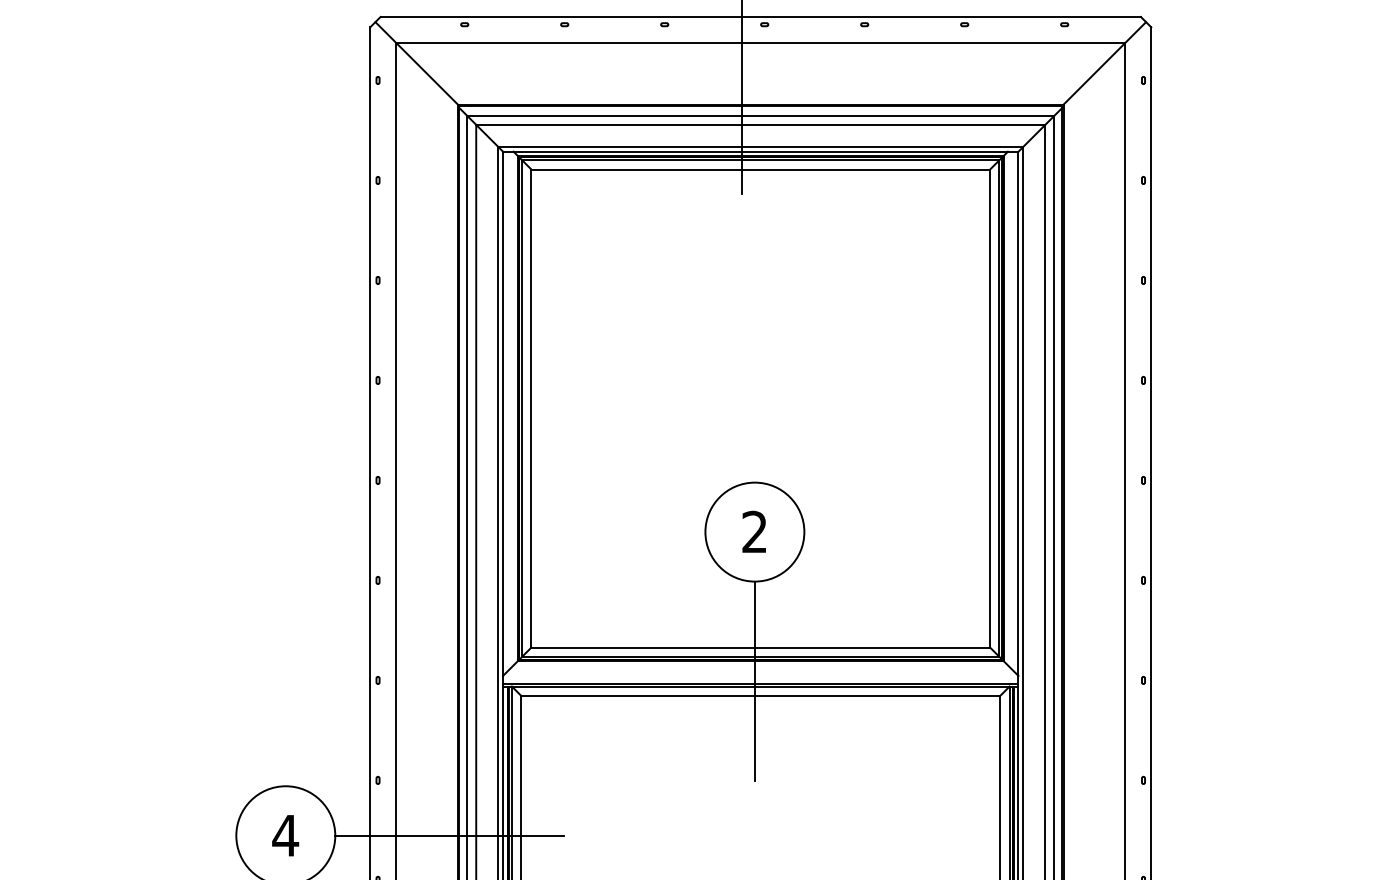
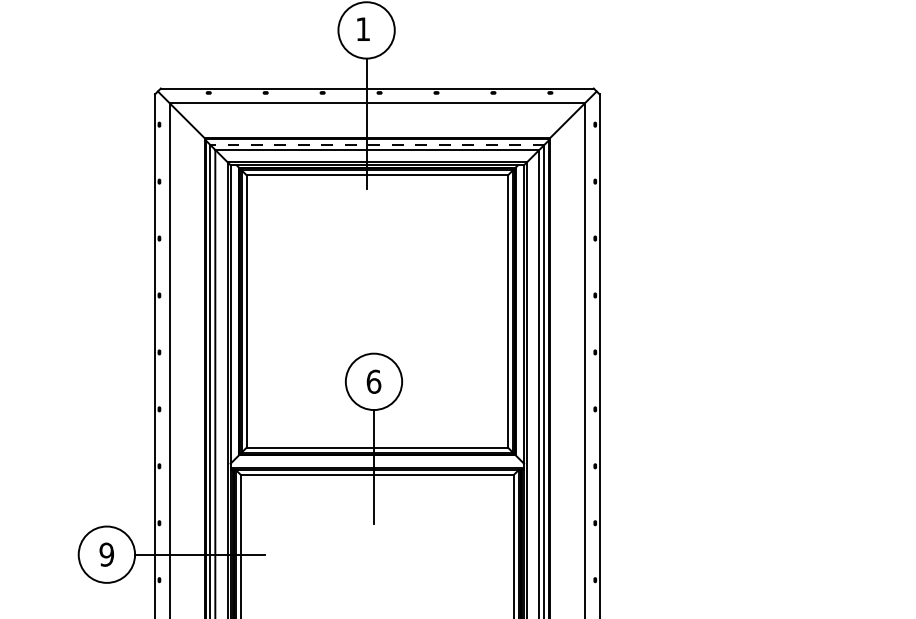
line: (759, 115) -> (376, 144), solid -> dashed
text: (754, 531) -> (373, 381), 2 -> 6
text: (285, 835) -> (106, 554), 4 -> 9

